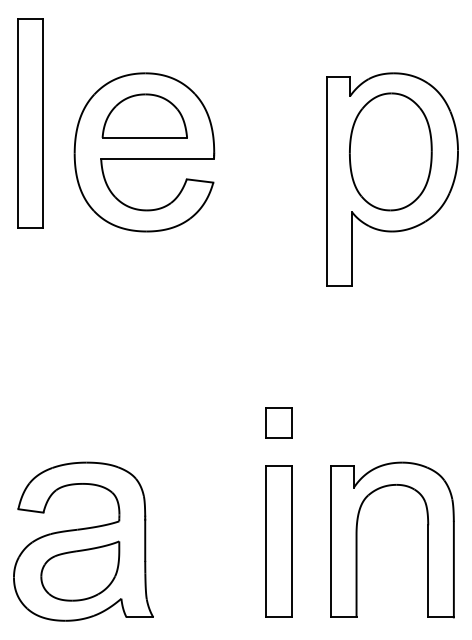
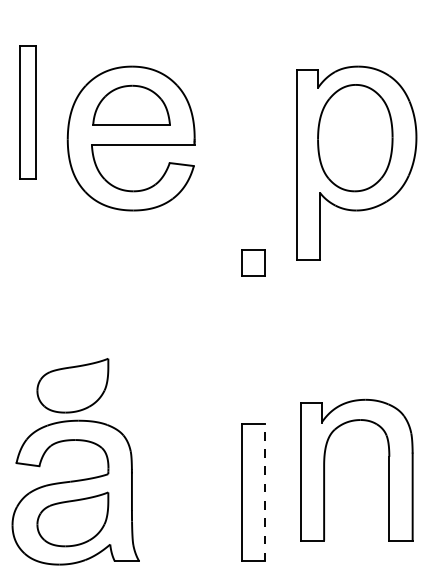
part: (30, 123) -> (27, 112), size x0.7
part: (278, 422) -> (253, 262), moved
part: (80, 423) -> (73, 385), added
part: (357, 539) -> (325, 469), moved
line: (291, 541) -> (264, 492), solid -> dashed

